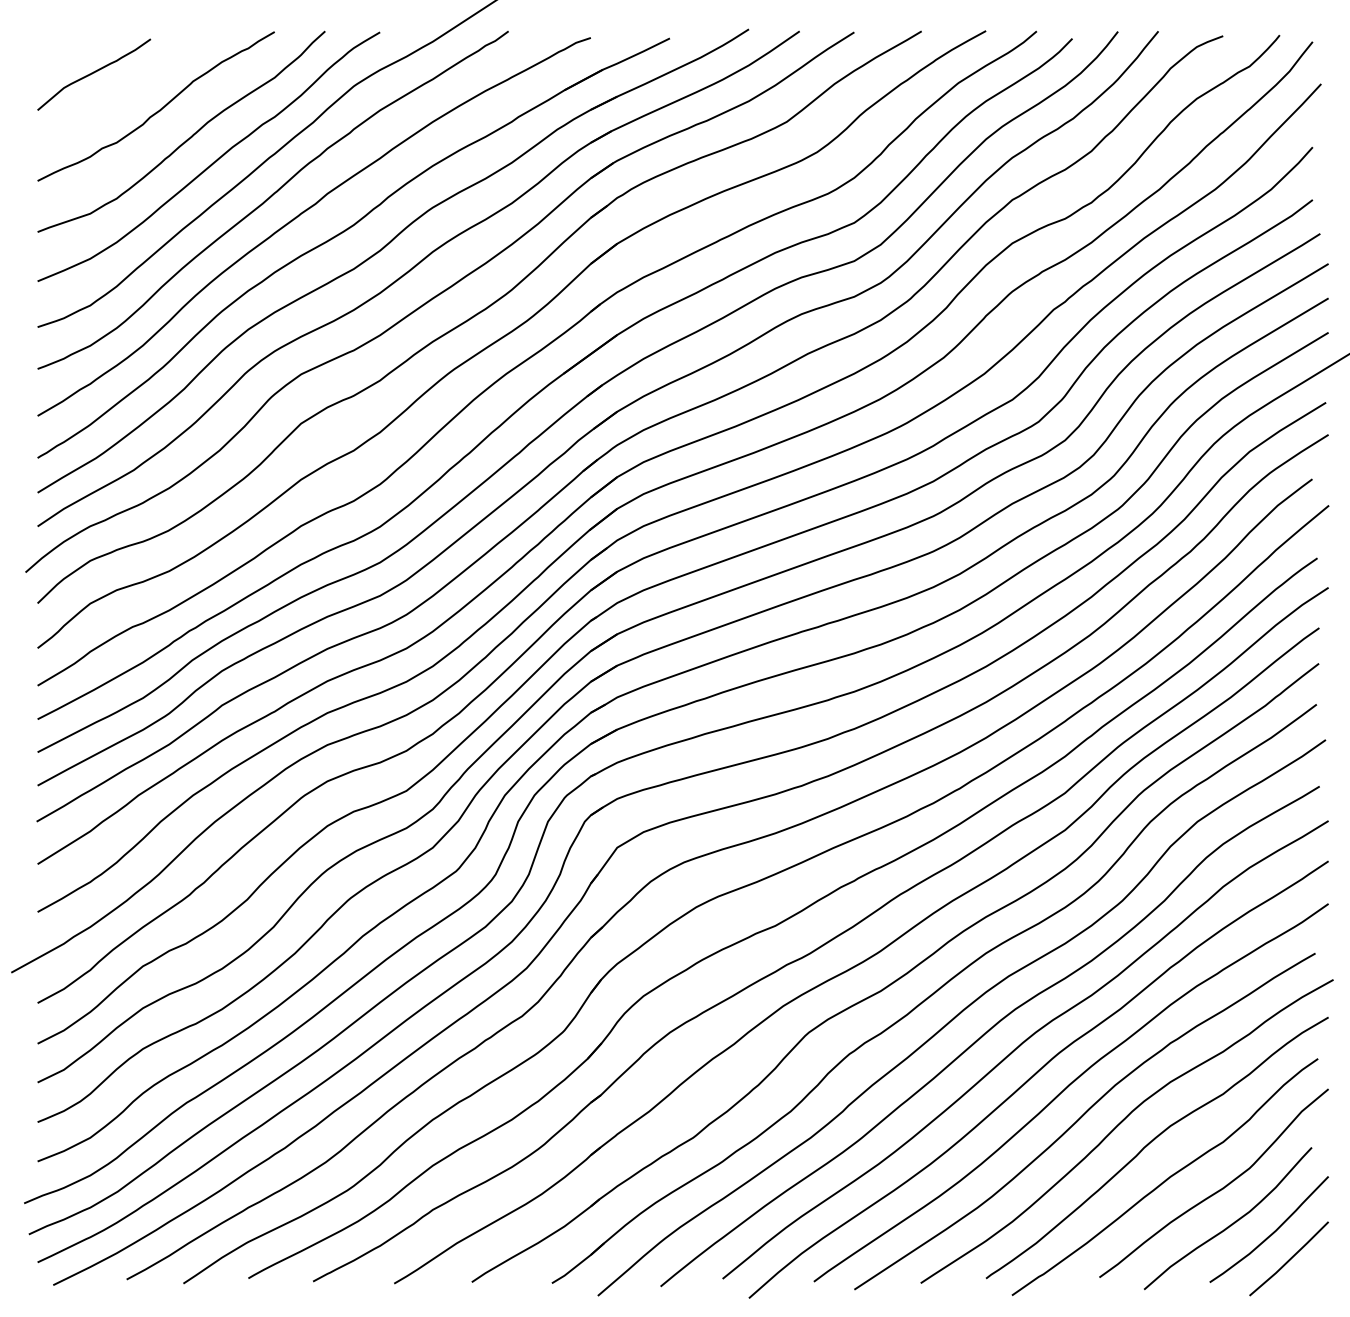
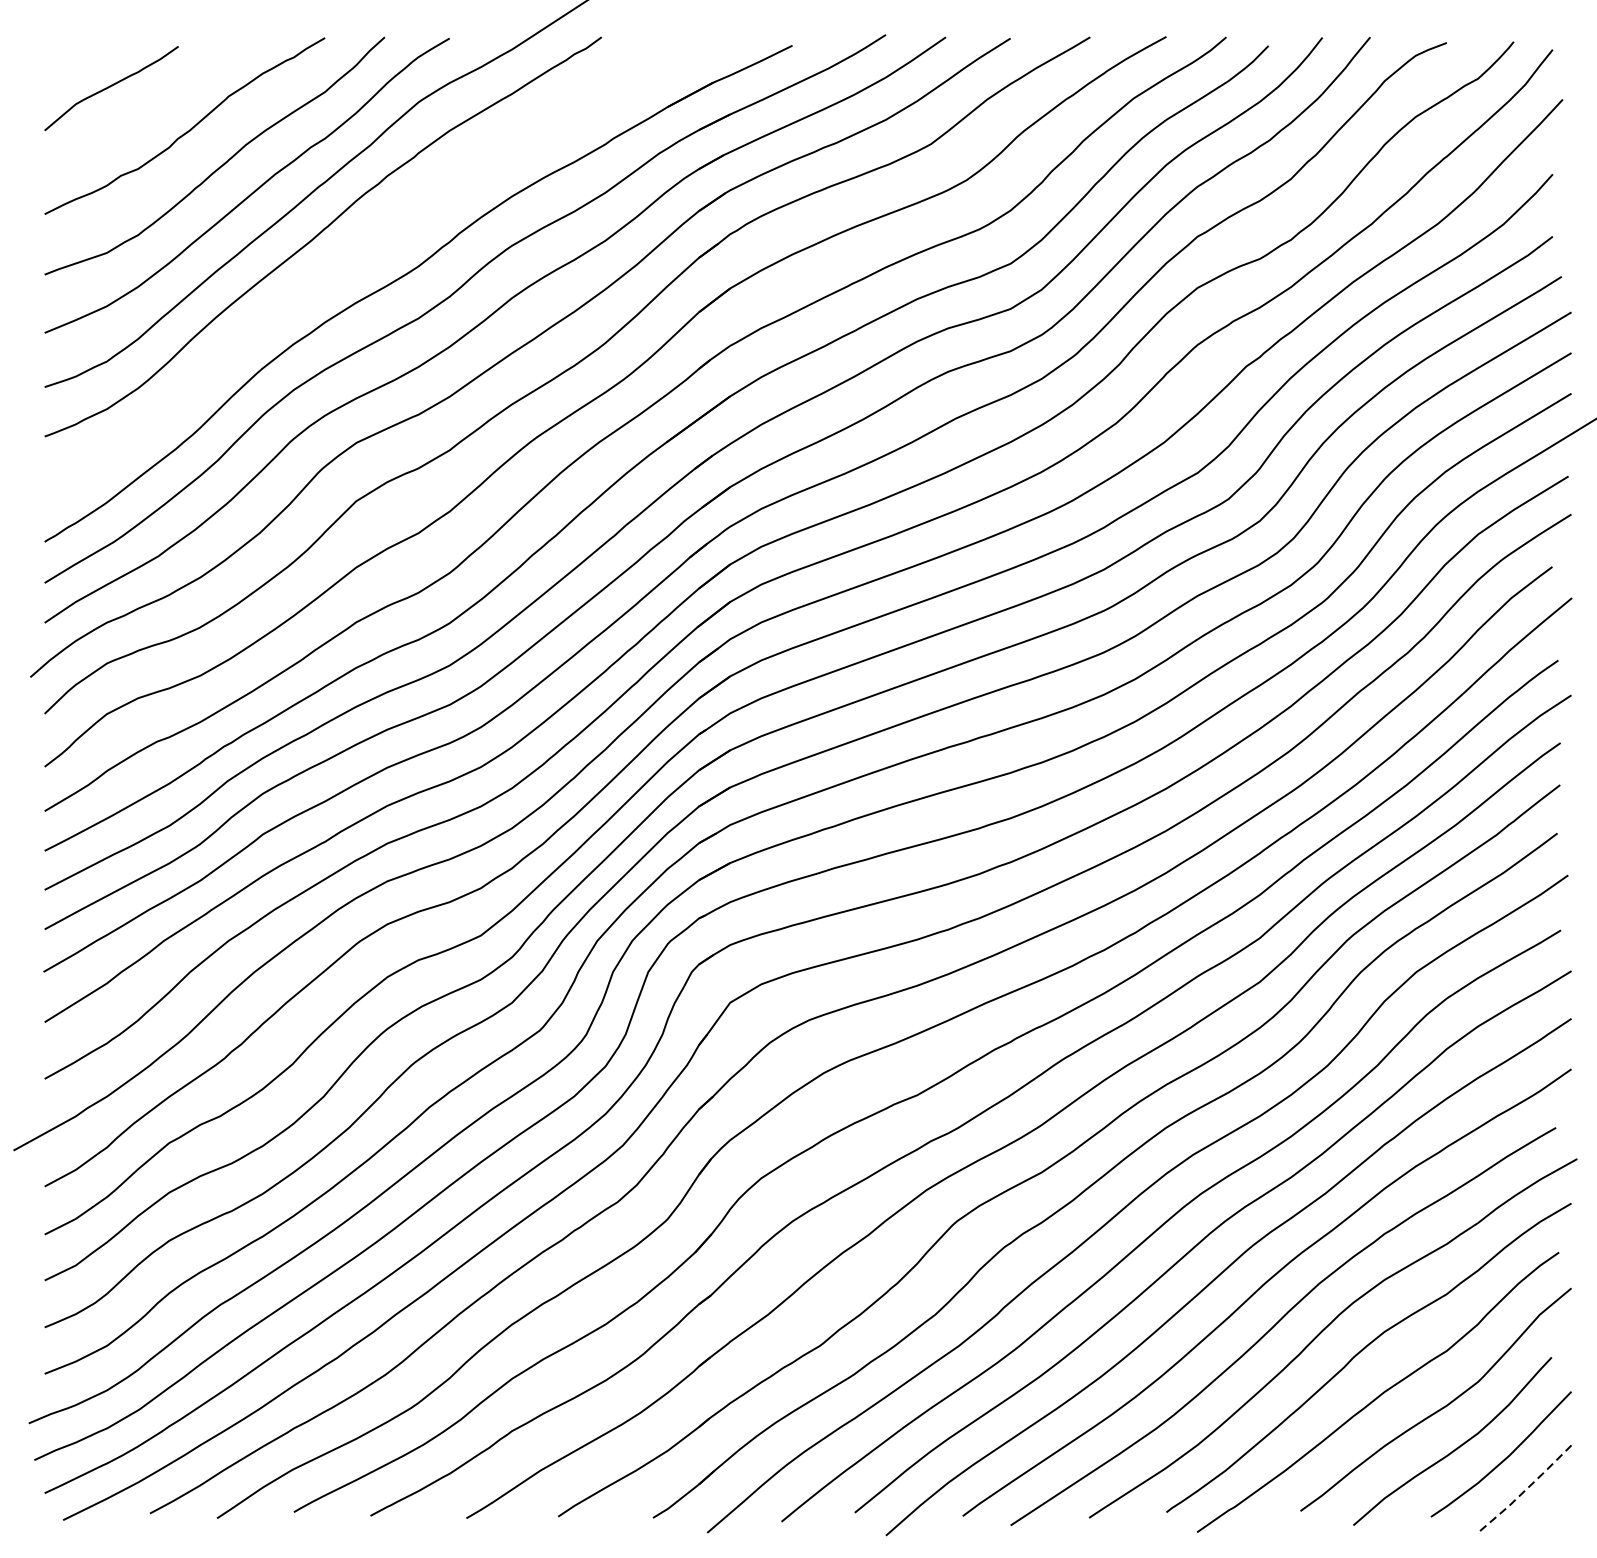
curve: (303, 213) -> (359, 252), removed
line: (1290, 1259) -> (1526, 1489), solid -> dashed

